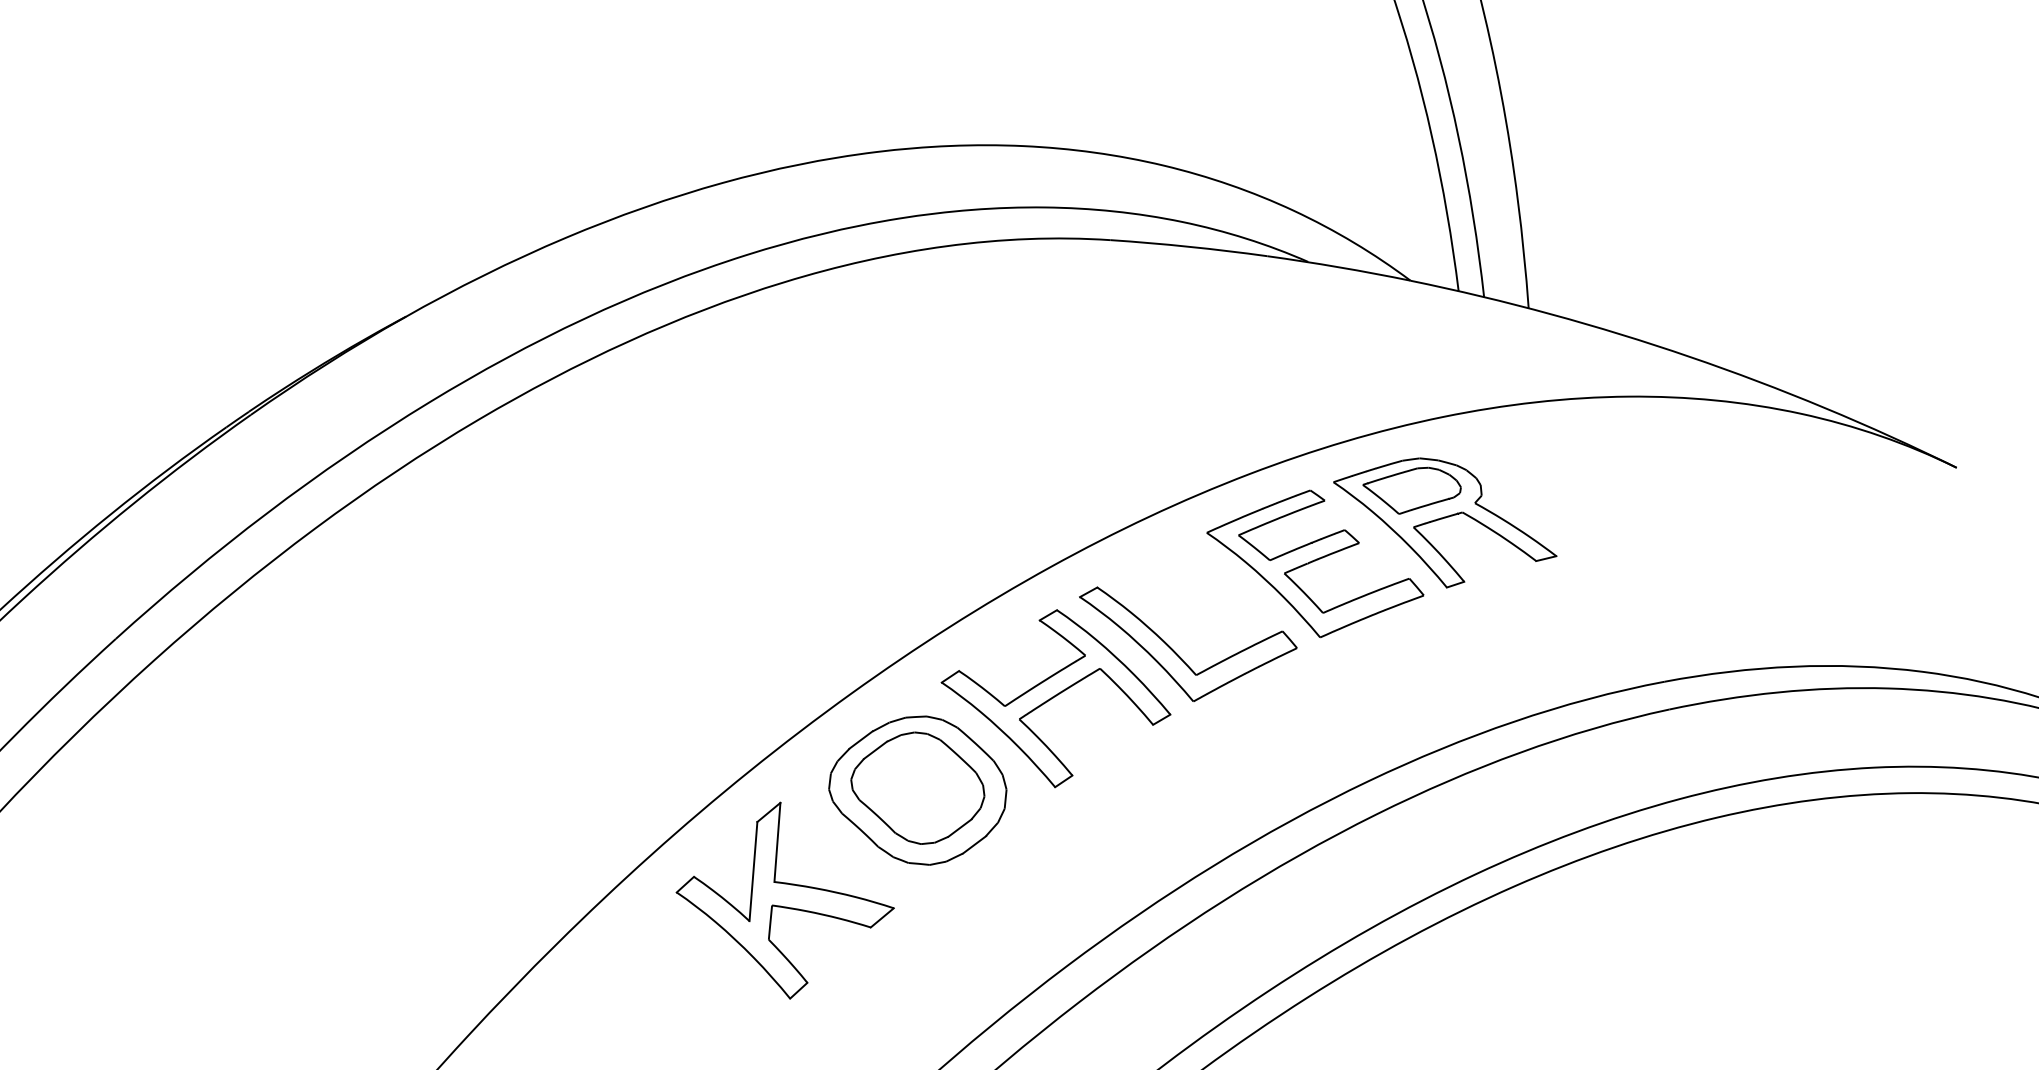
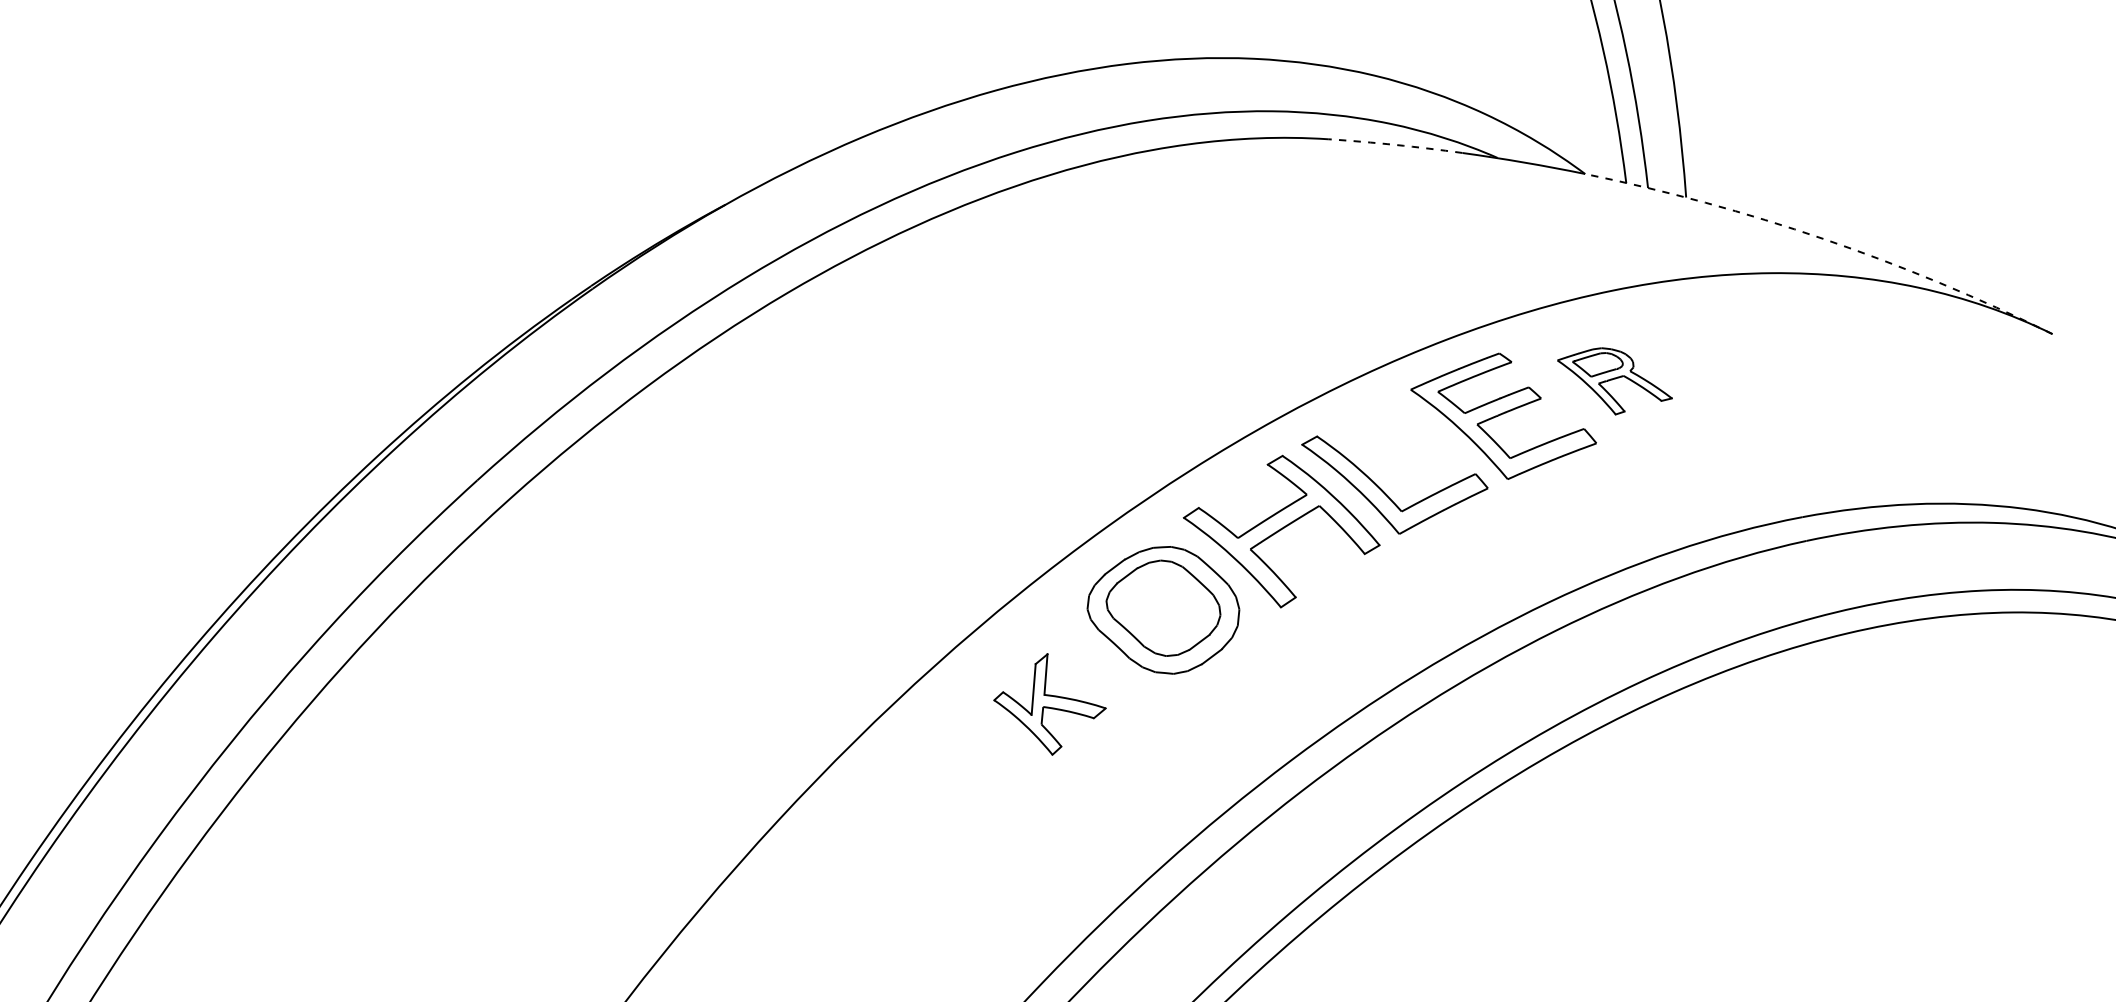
arc: (1188, 246) -> (1395, 144), solid -> dashed
arc: (1689, 357) -> (1823, 239), solid -> dashed
part: (1444, 523) -> (1614, 381), size x0.6
part: (784, 900) -> (1049, 704), size x0.6

